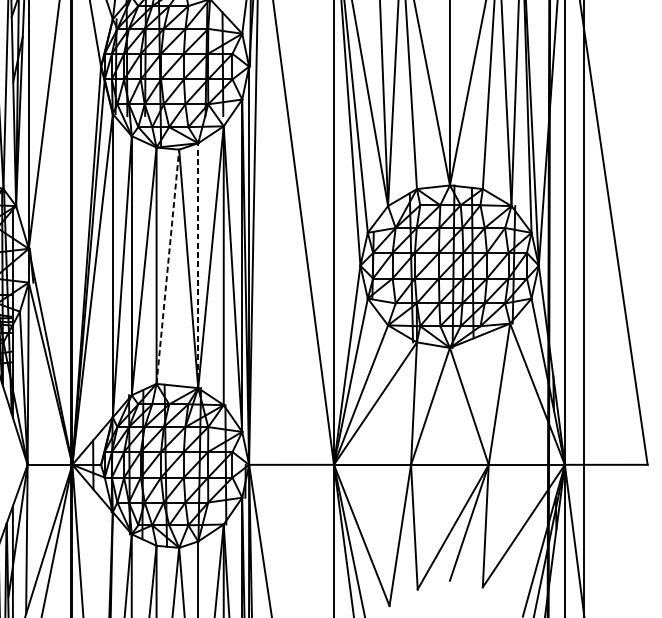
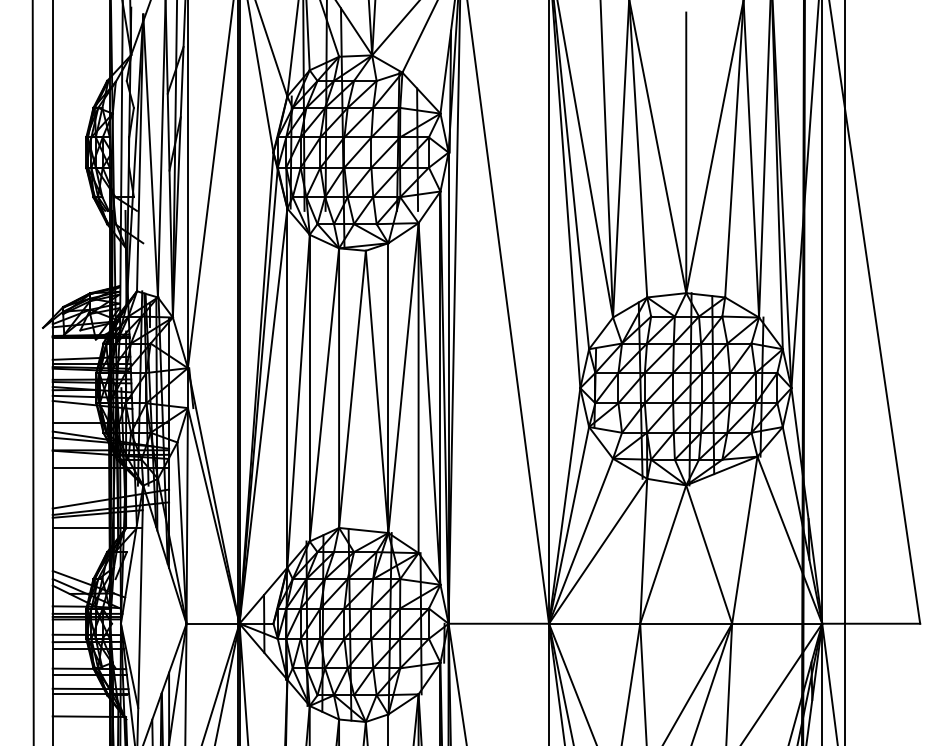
line: (167, 266) -> (352, 388), dashed -> solid
line: (198, 266) -> (388, 388), dashed -> solid

